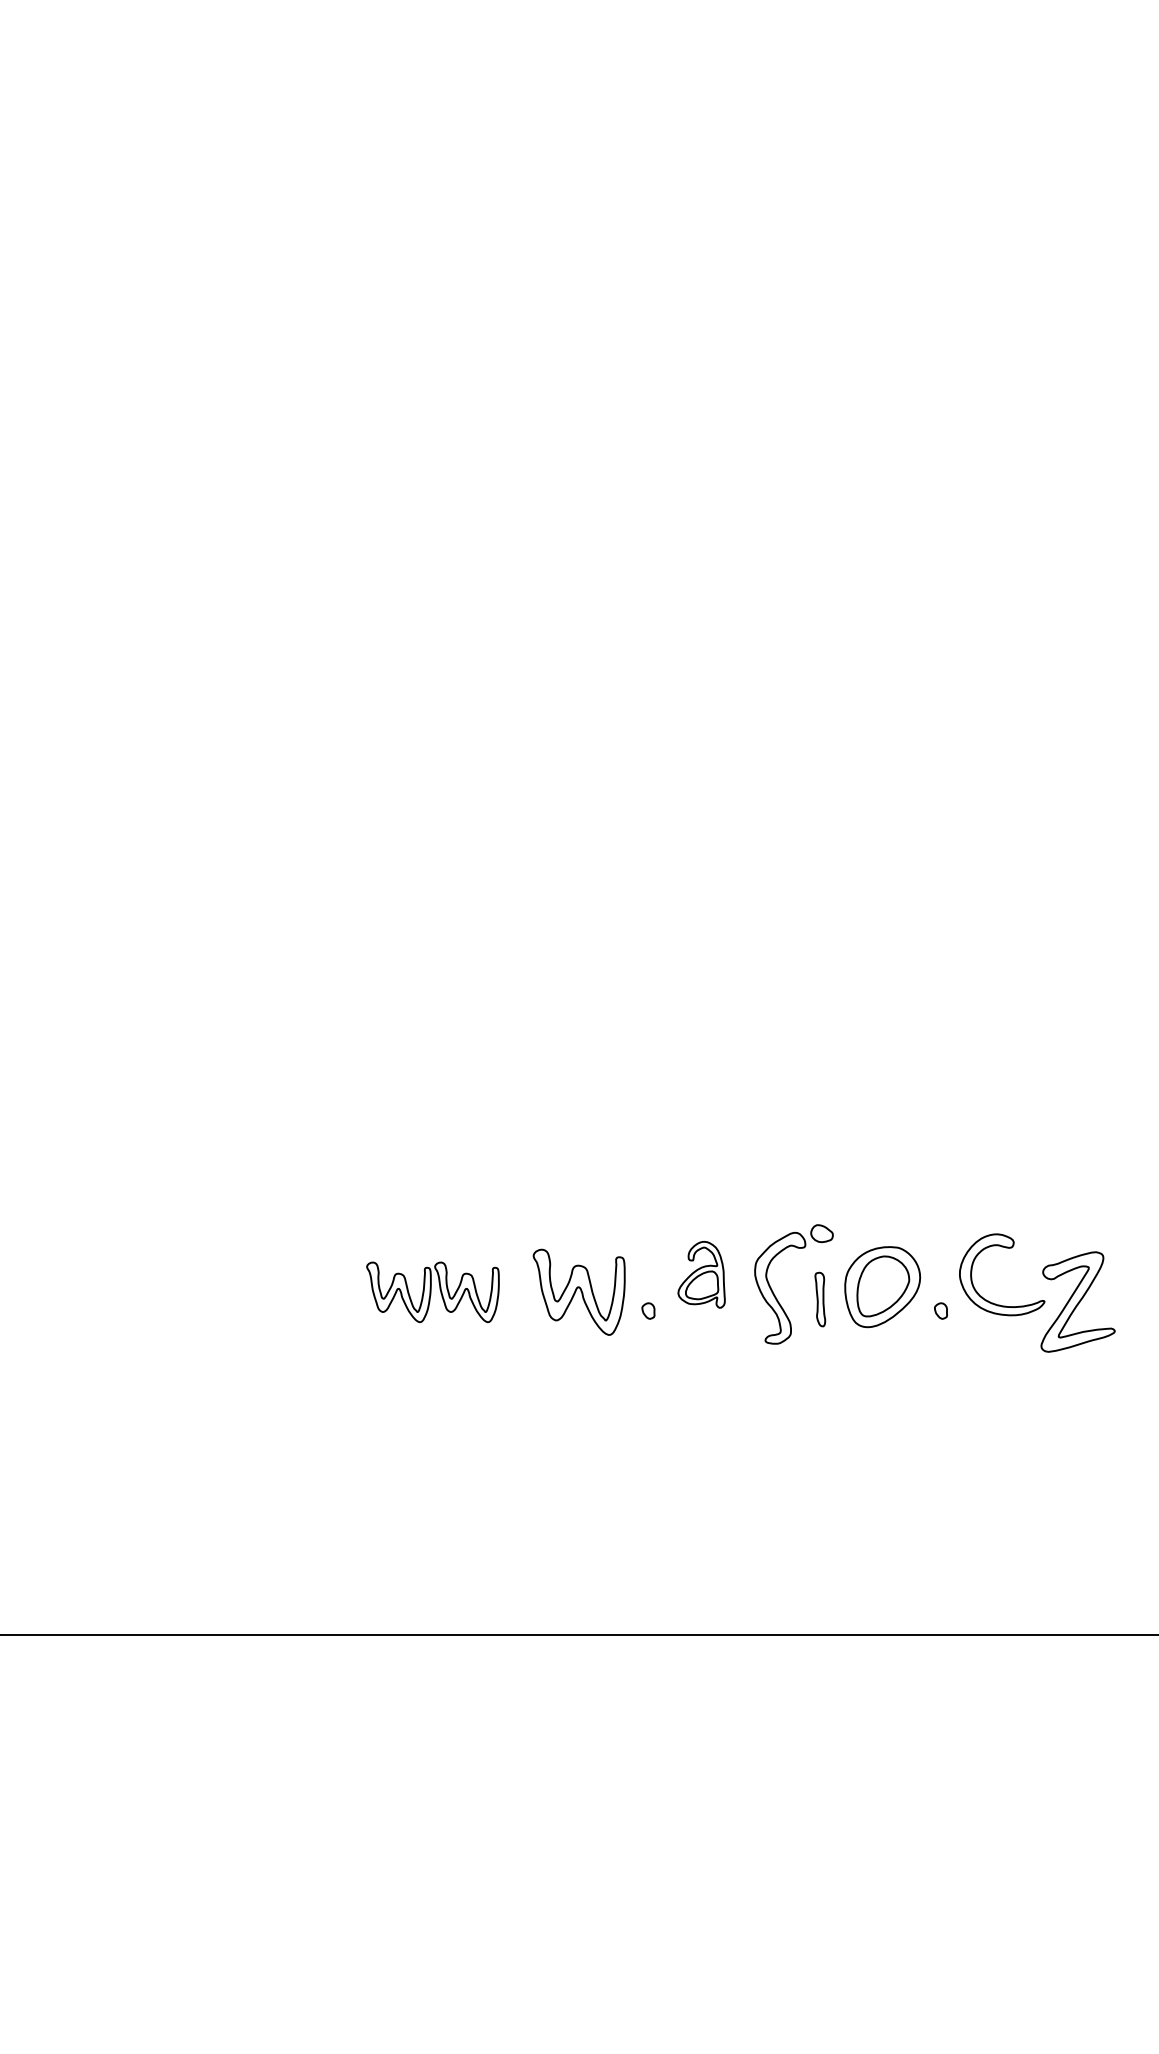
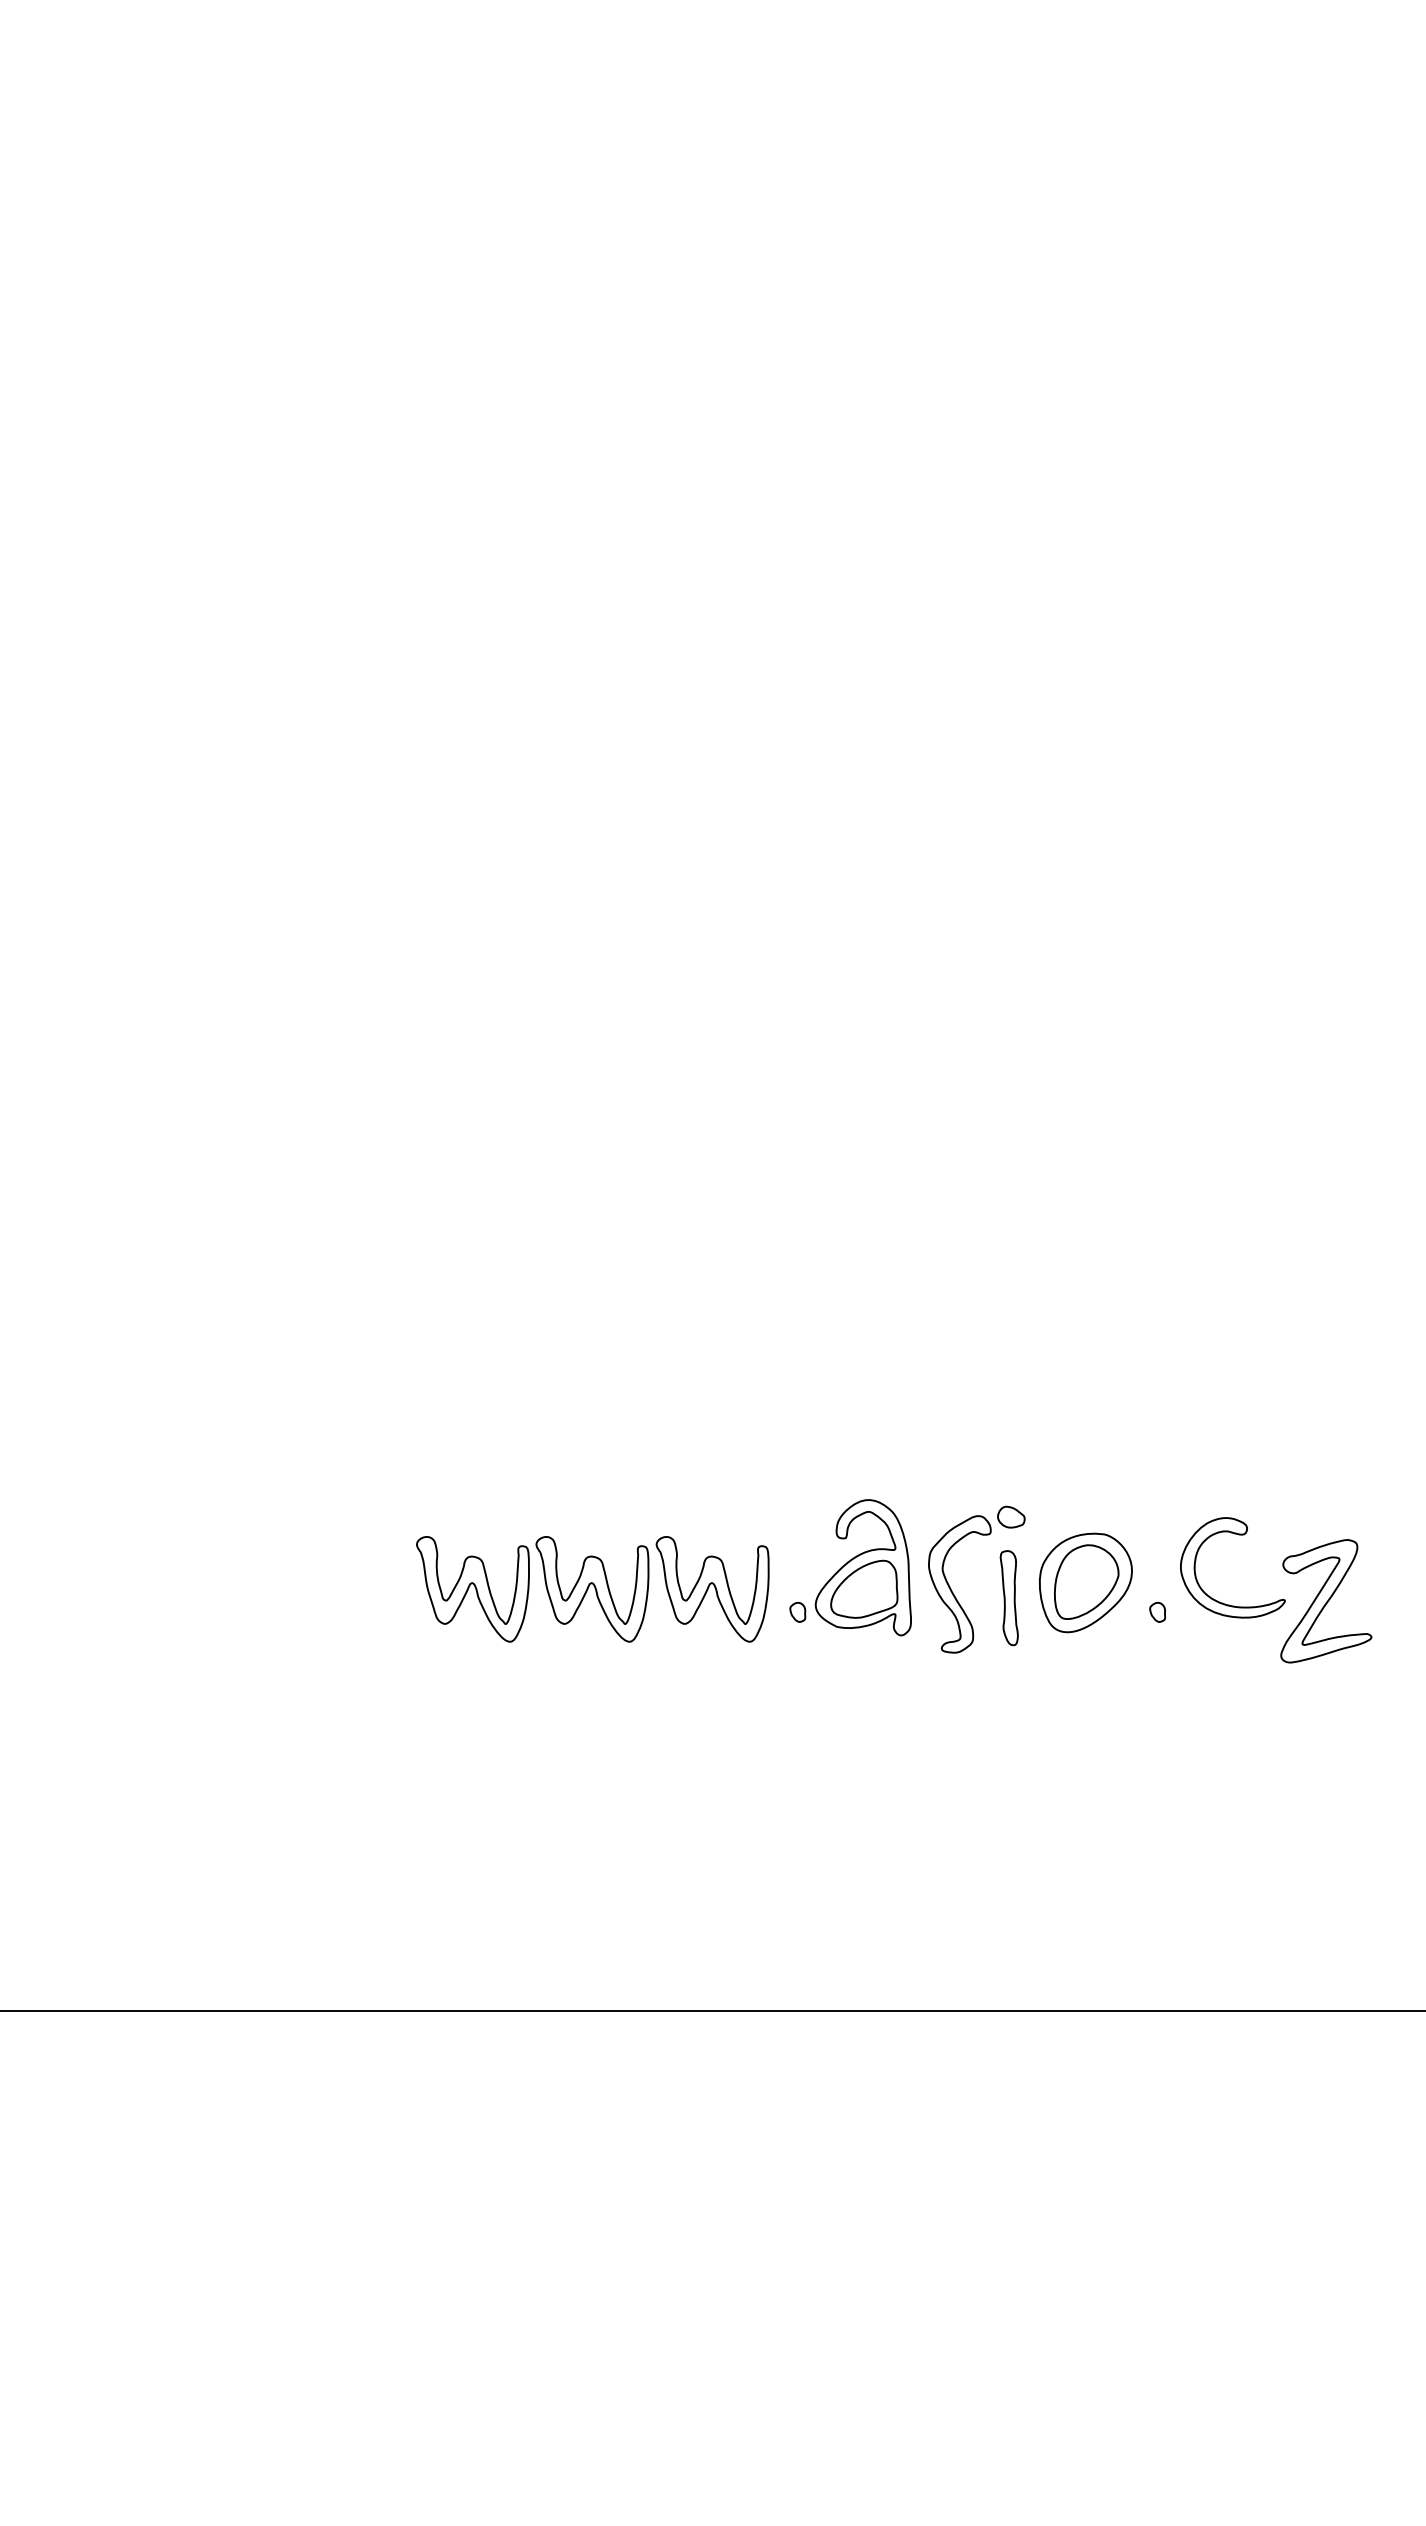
part: (701, 1274) -> (862, 1567), size x1.67
part: (432, 1292) -> (532, 1589), size x1.43
part: (819, 1299) -> (1008, 1598), size x1.43

